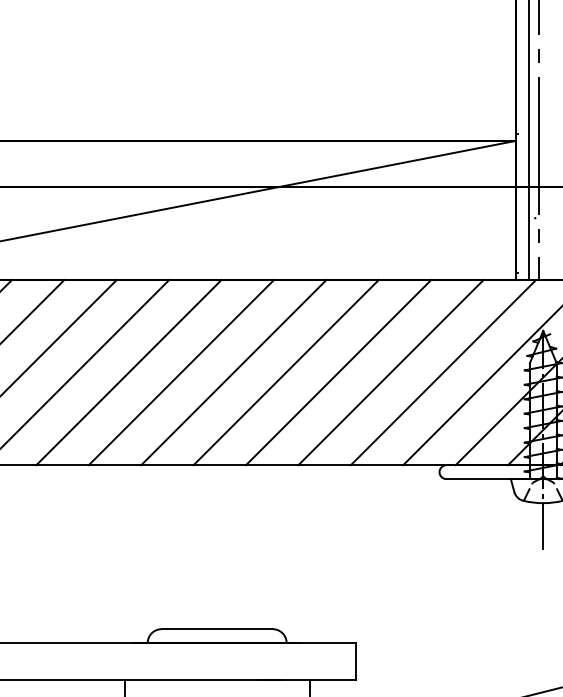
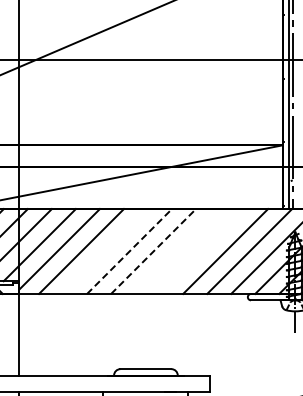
line: (128, 372) -> (105, 251), removed
line: (181, 372) -> (129, 251), solid -> dashed
line: (233, 372) -> (153, 251), solid -> dashed
line: (286, 372) -> (177, 251), removed
line: (338, 372) -> (201, 251), removed

